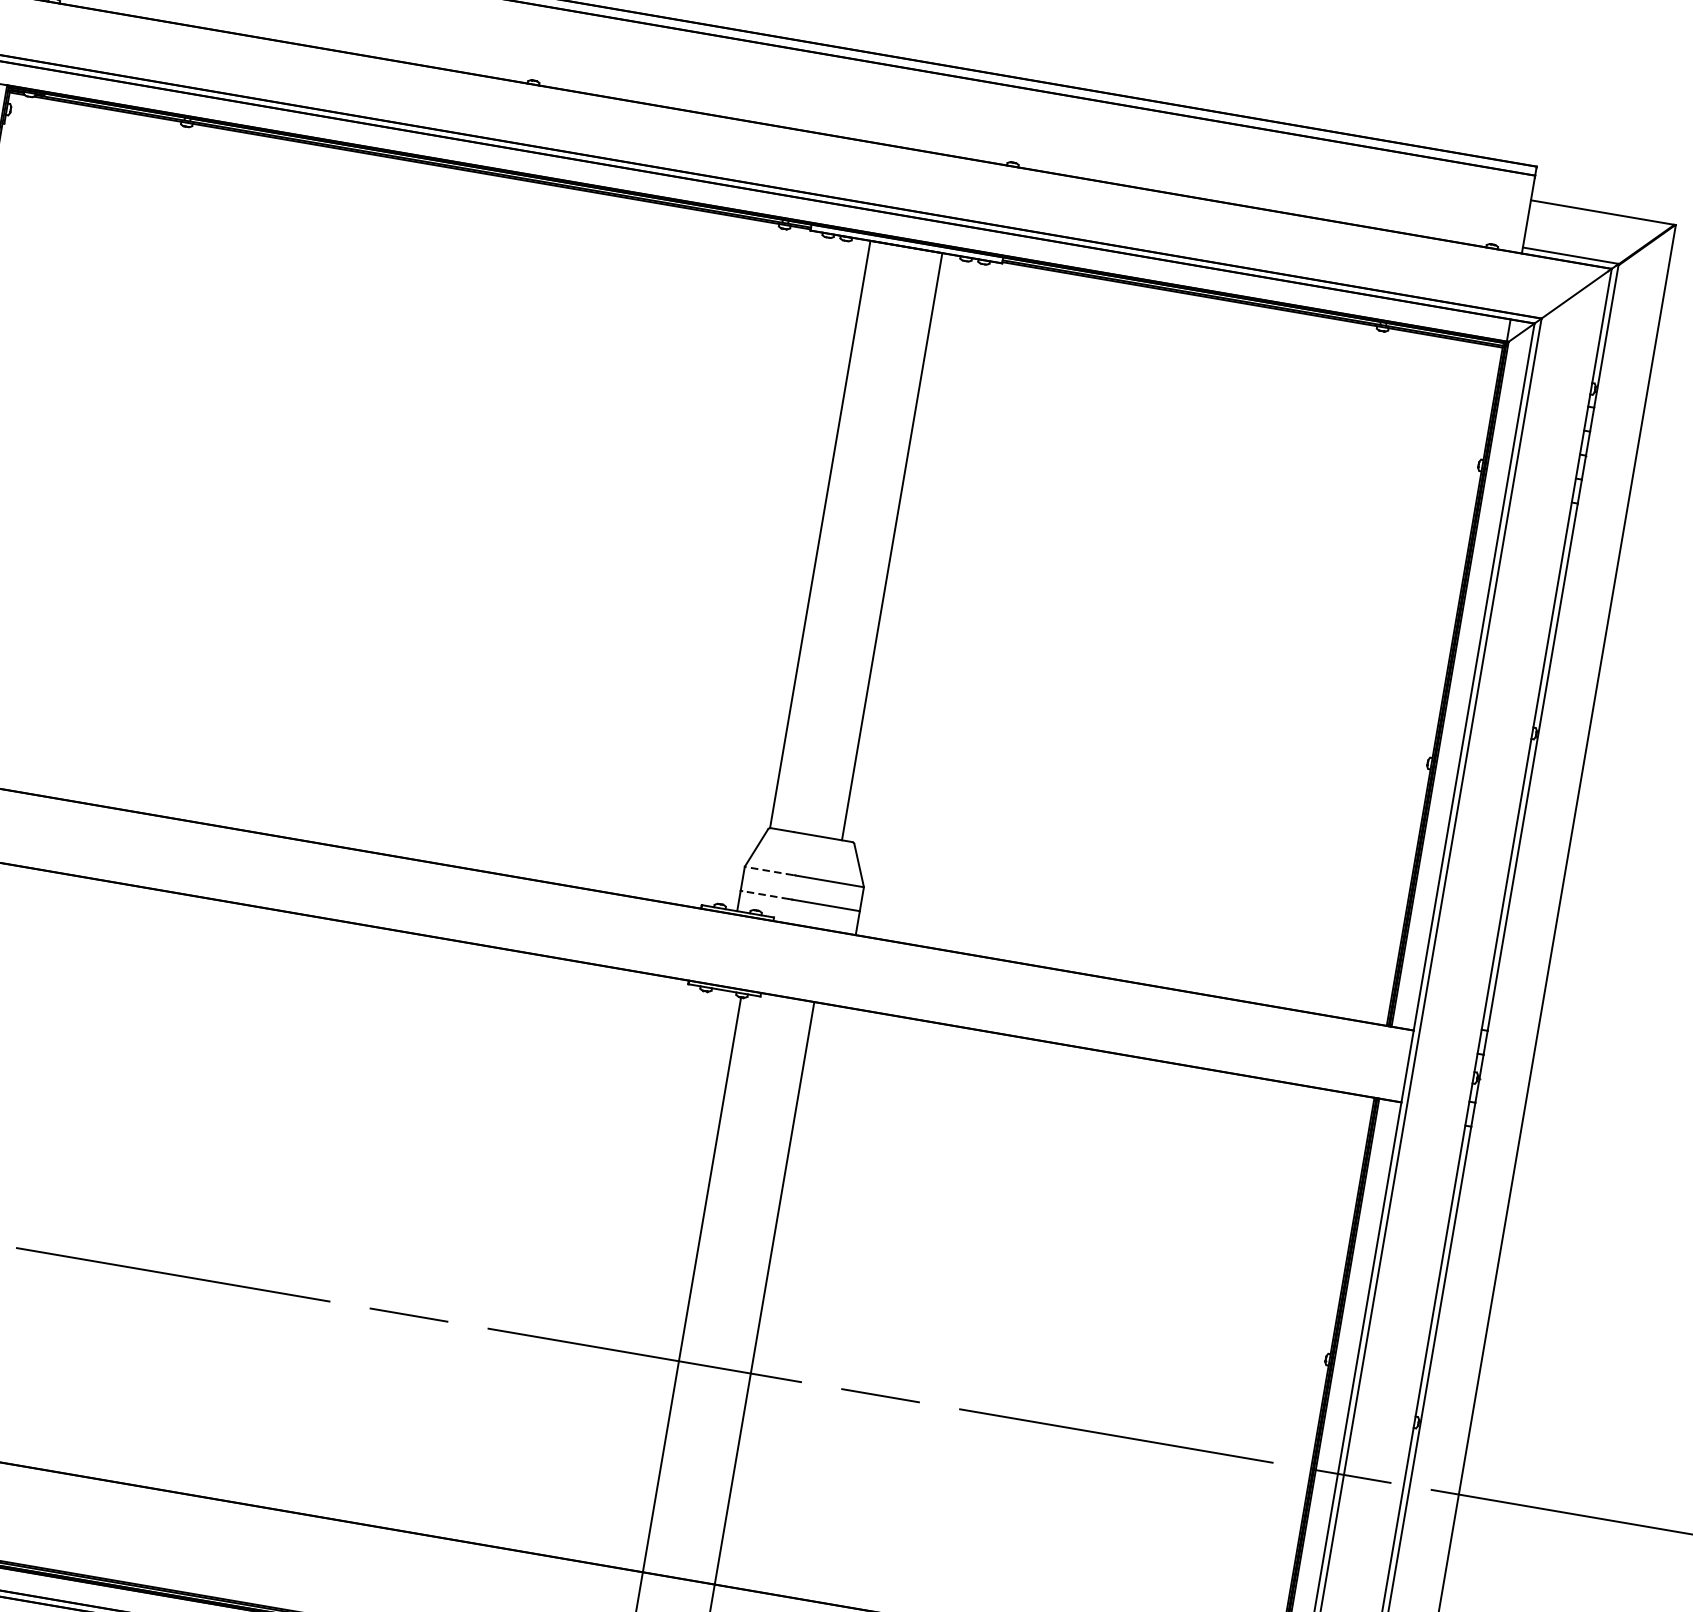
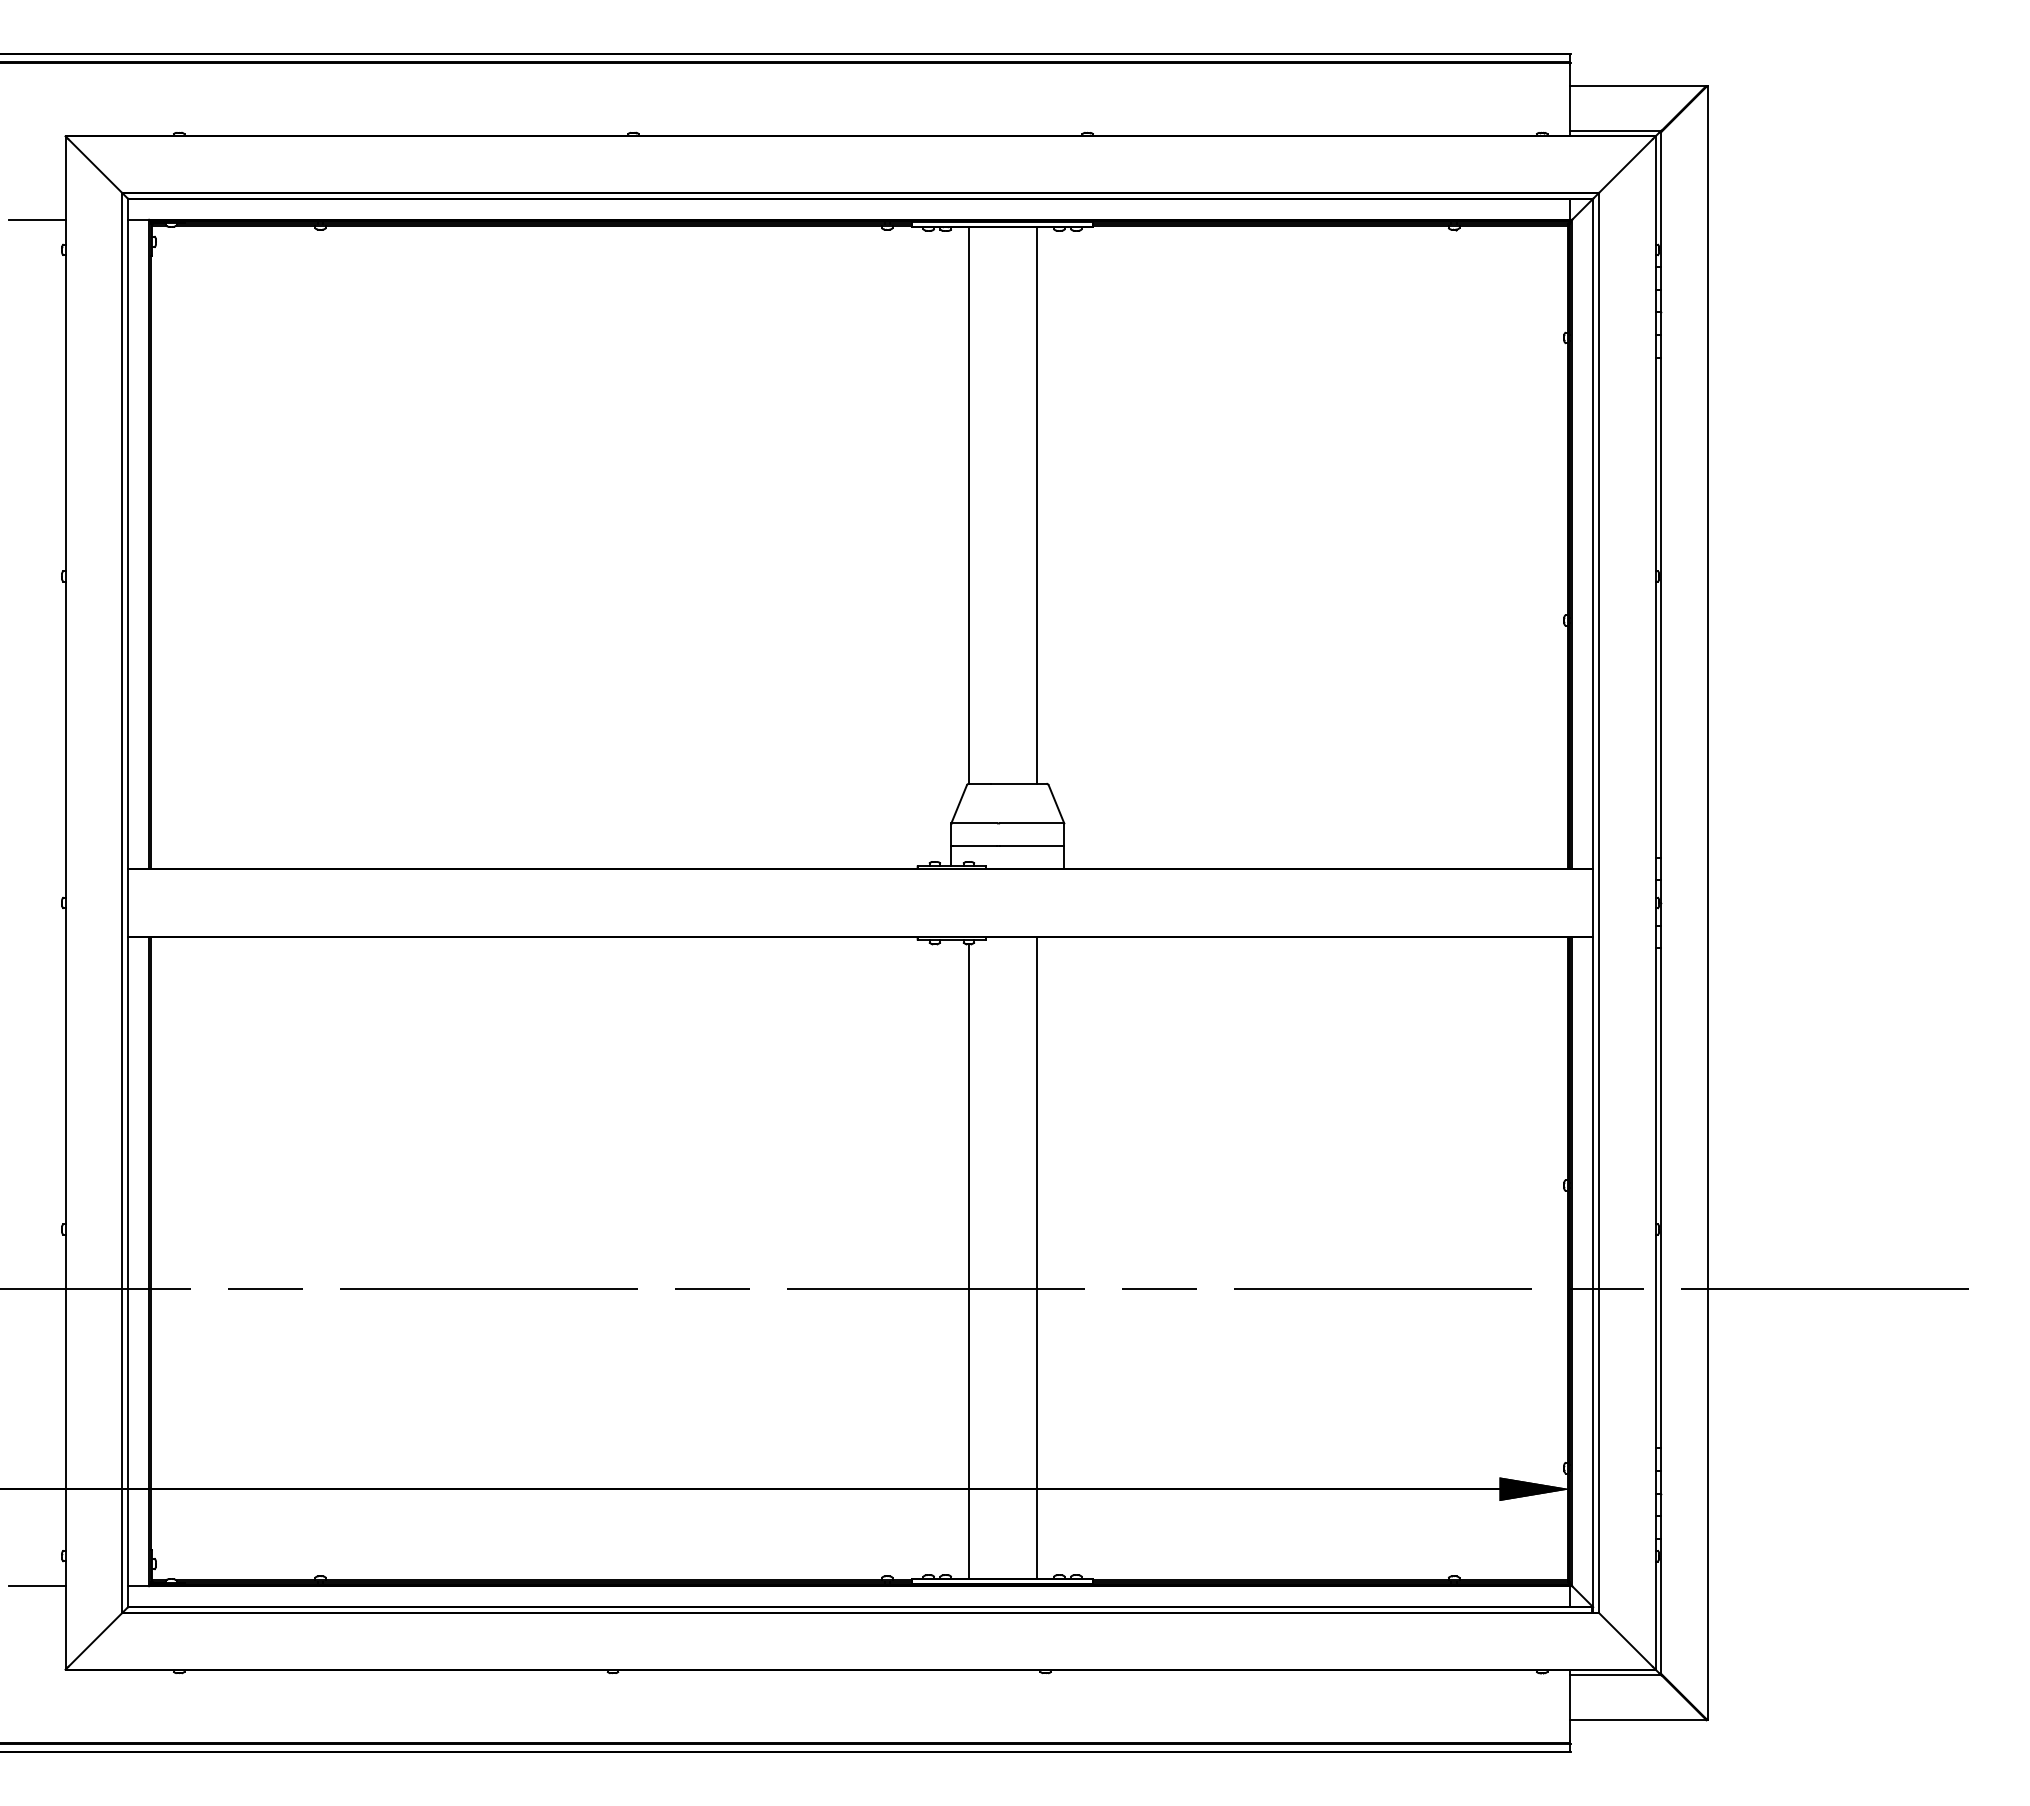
line: (769, 871) -> (974, 823), dashed -> solid
line: (765, 895) -> (974, 846), dashed -> solid

